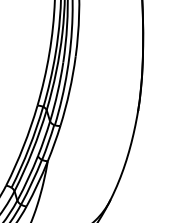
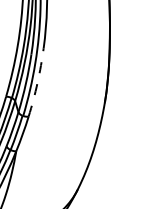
arc: (69, 91) -> (37, 82), solid -> dashed

